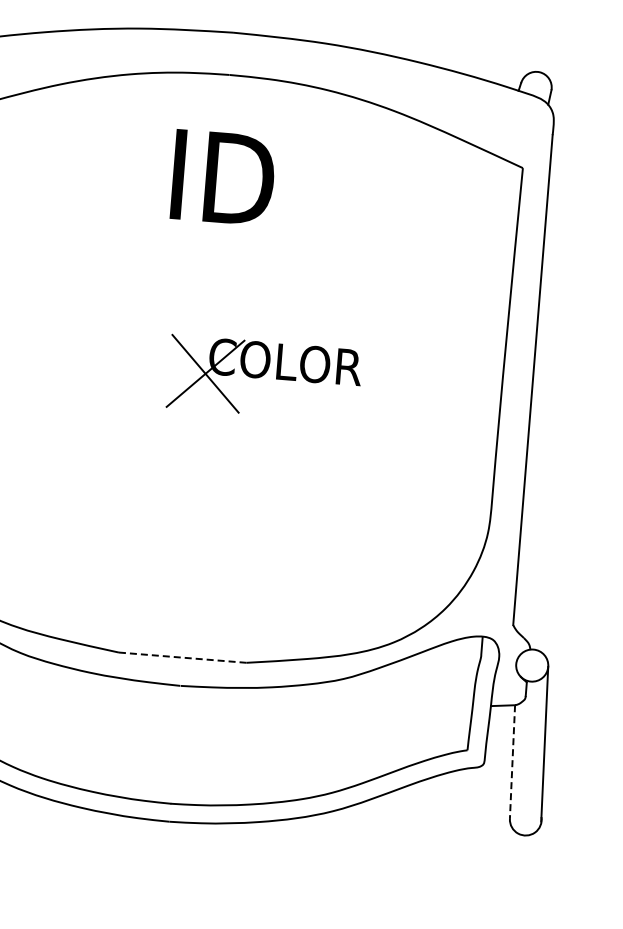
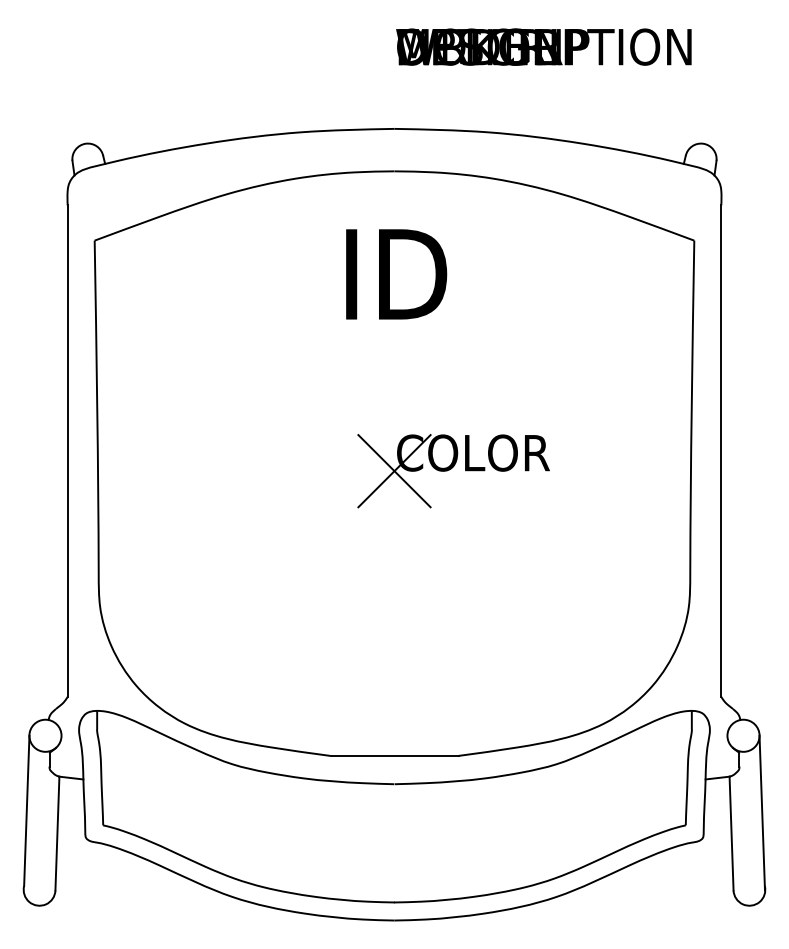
line: (182, 657) -> (394, 755), dashed -> solid
line: (512, 762) -> (731, 833), dashed -> solid

